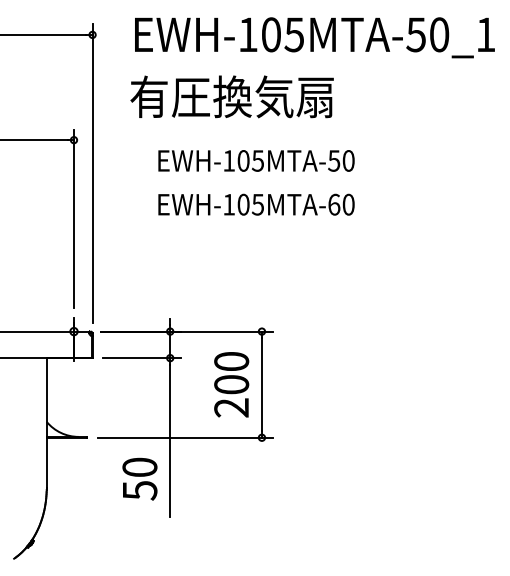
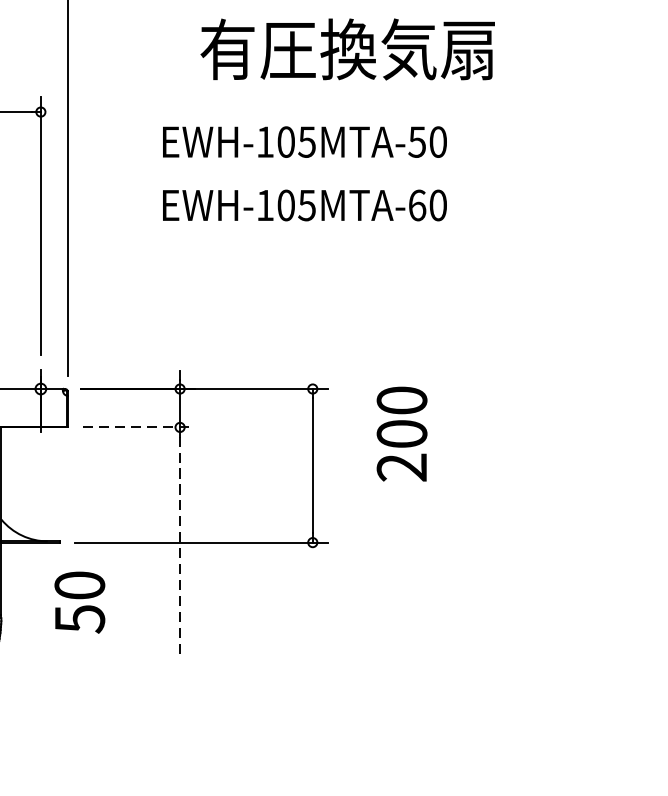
text: (231, 96) -> (346, 48), moved
line: (142, 358) -> (139, 427), solid -> dashed
text: (231, 384) -> (401, 433), moved
line: (170, 441) -> (180, 548), solid -> dashed
text: (139, 478) -> (79, 601), moved

